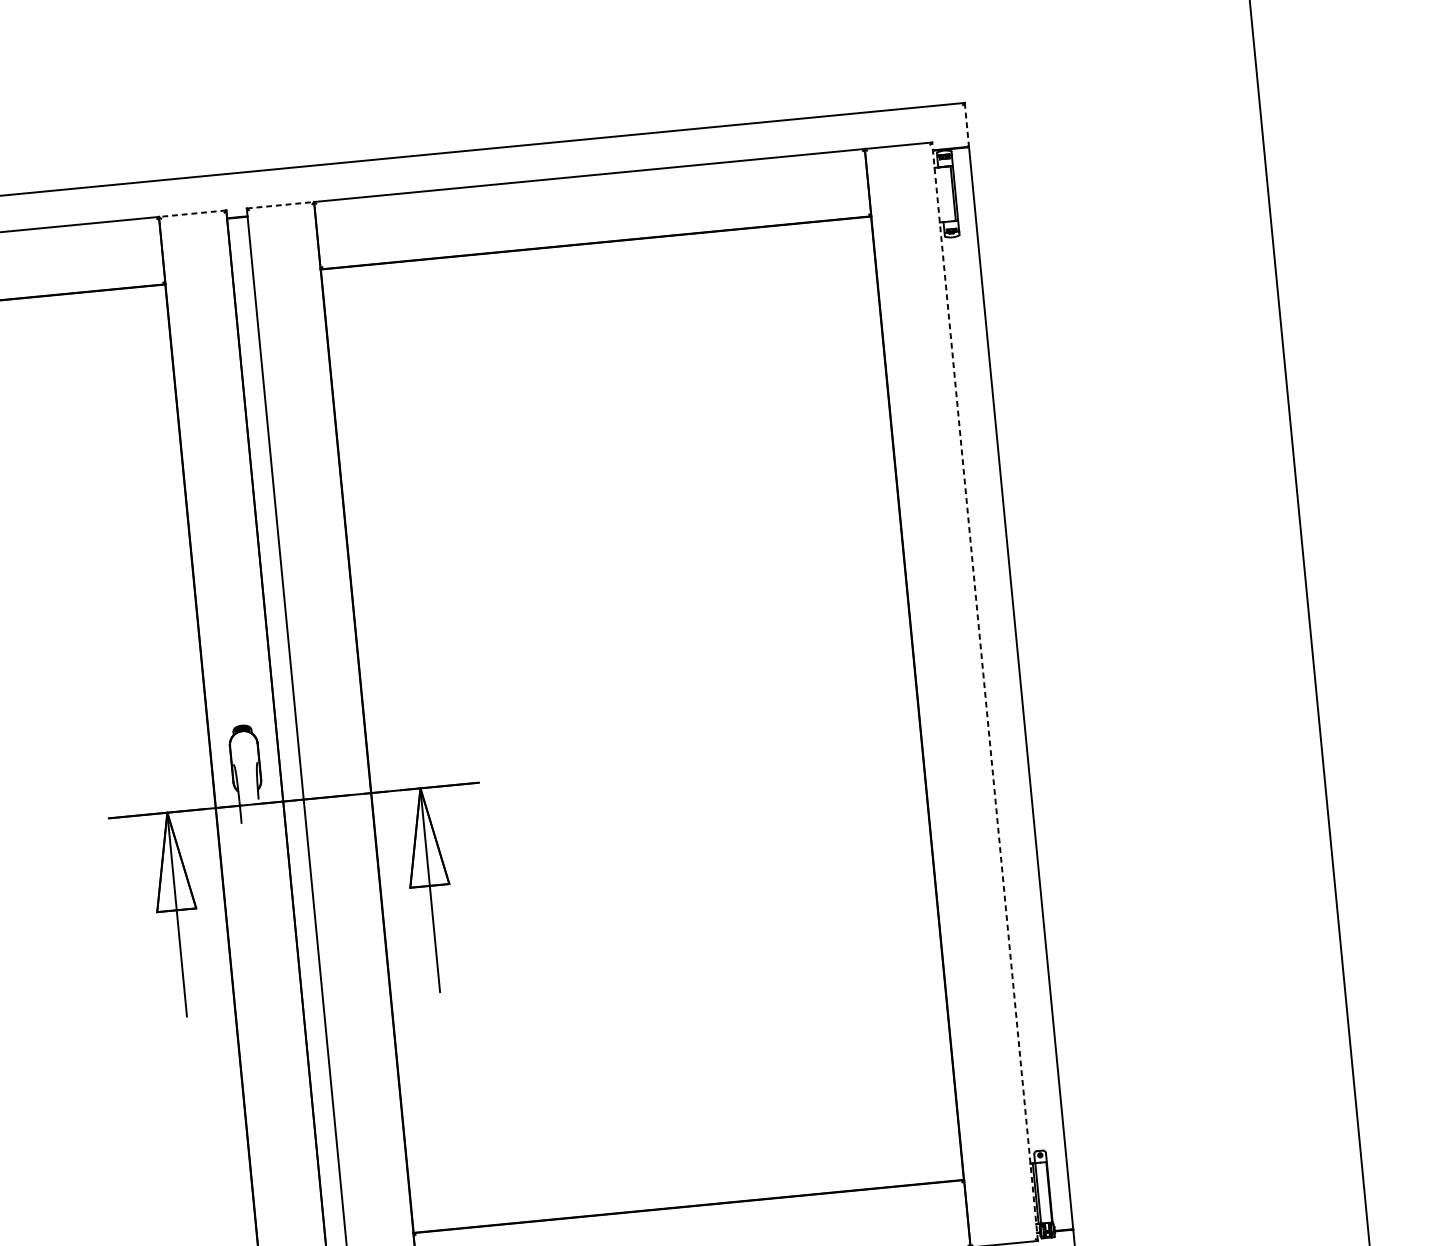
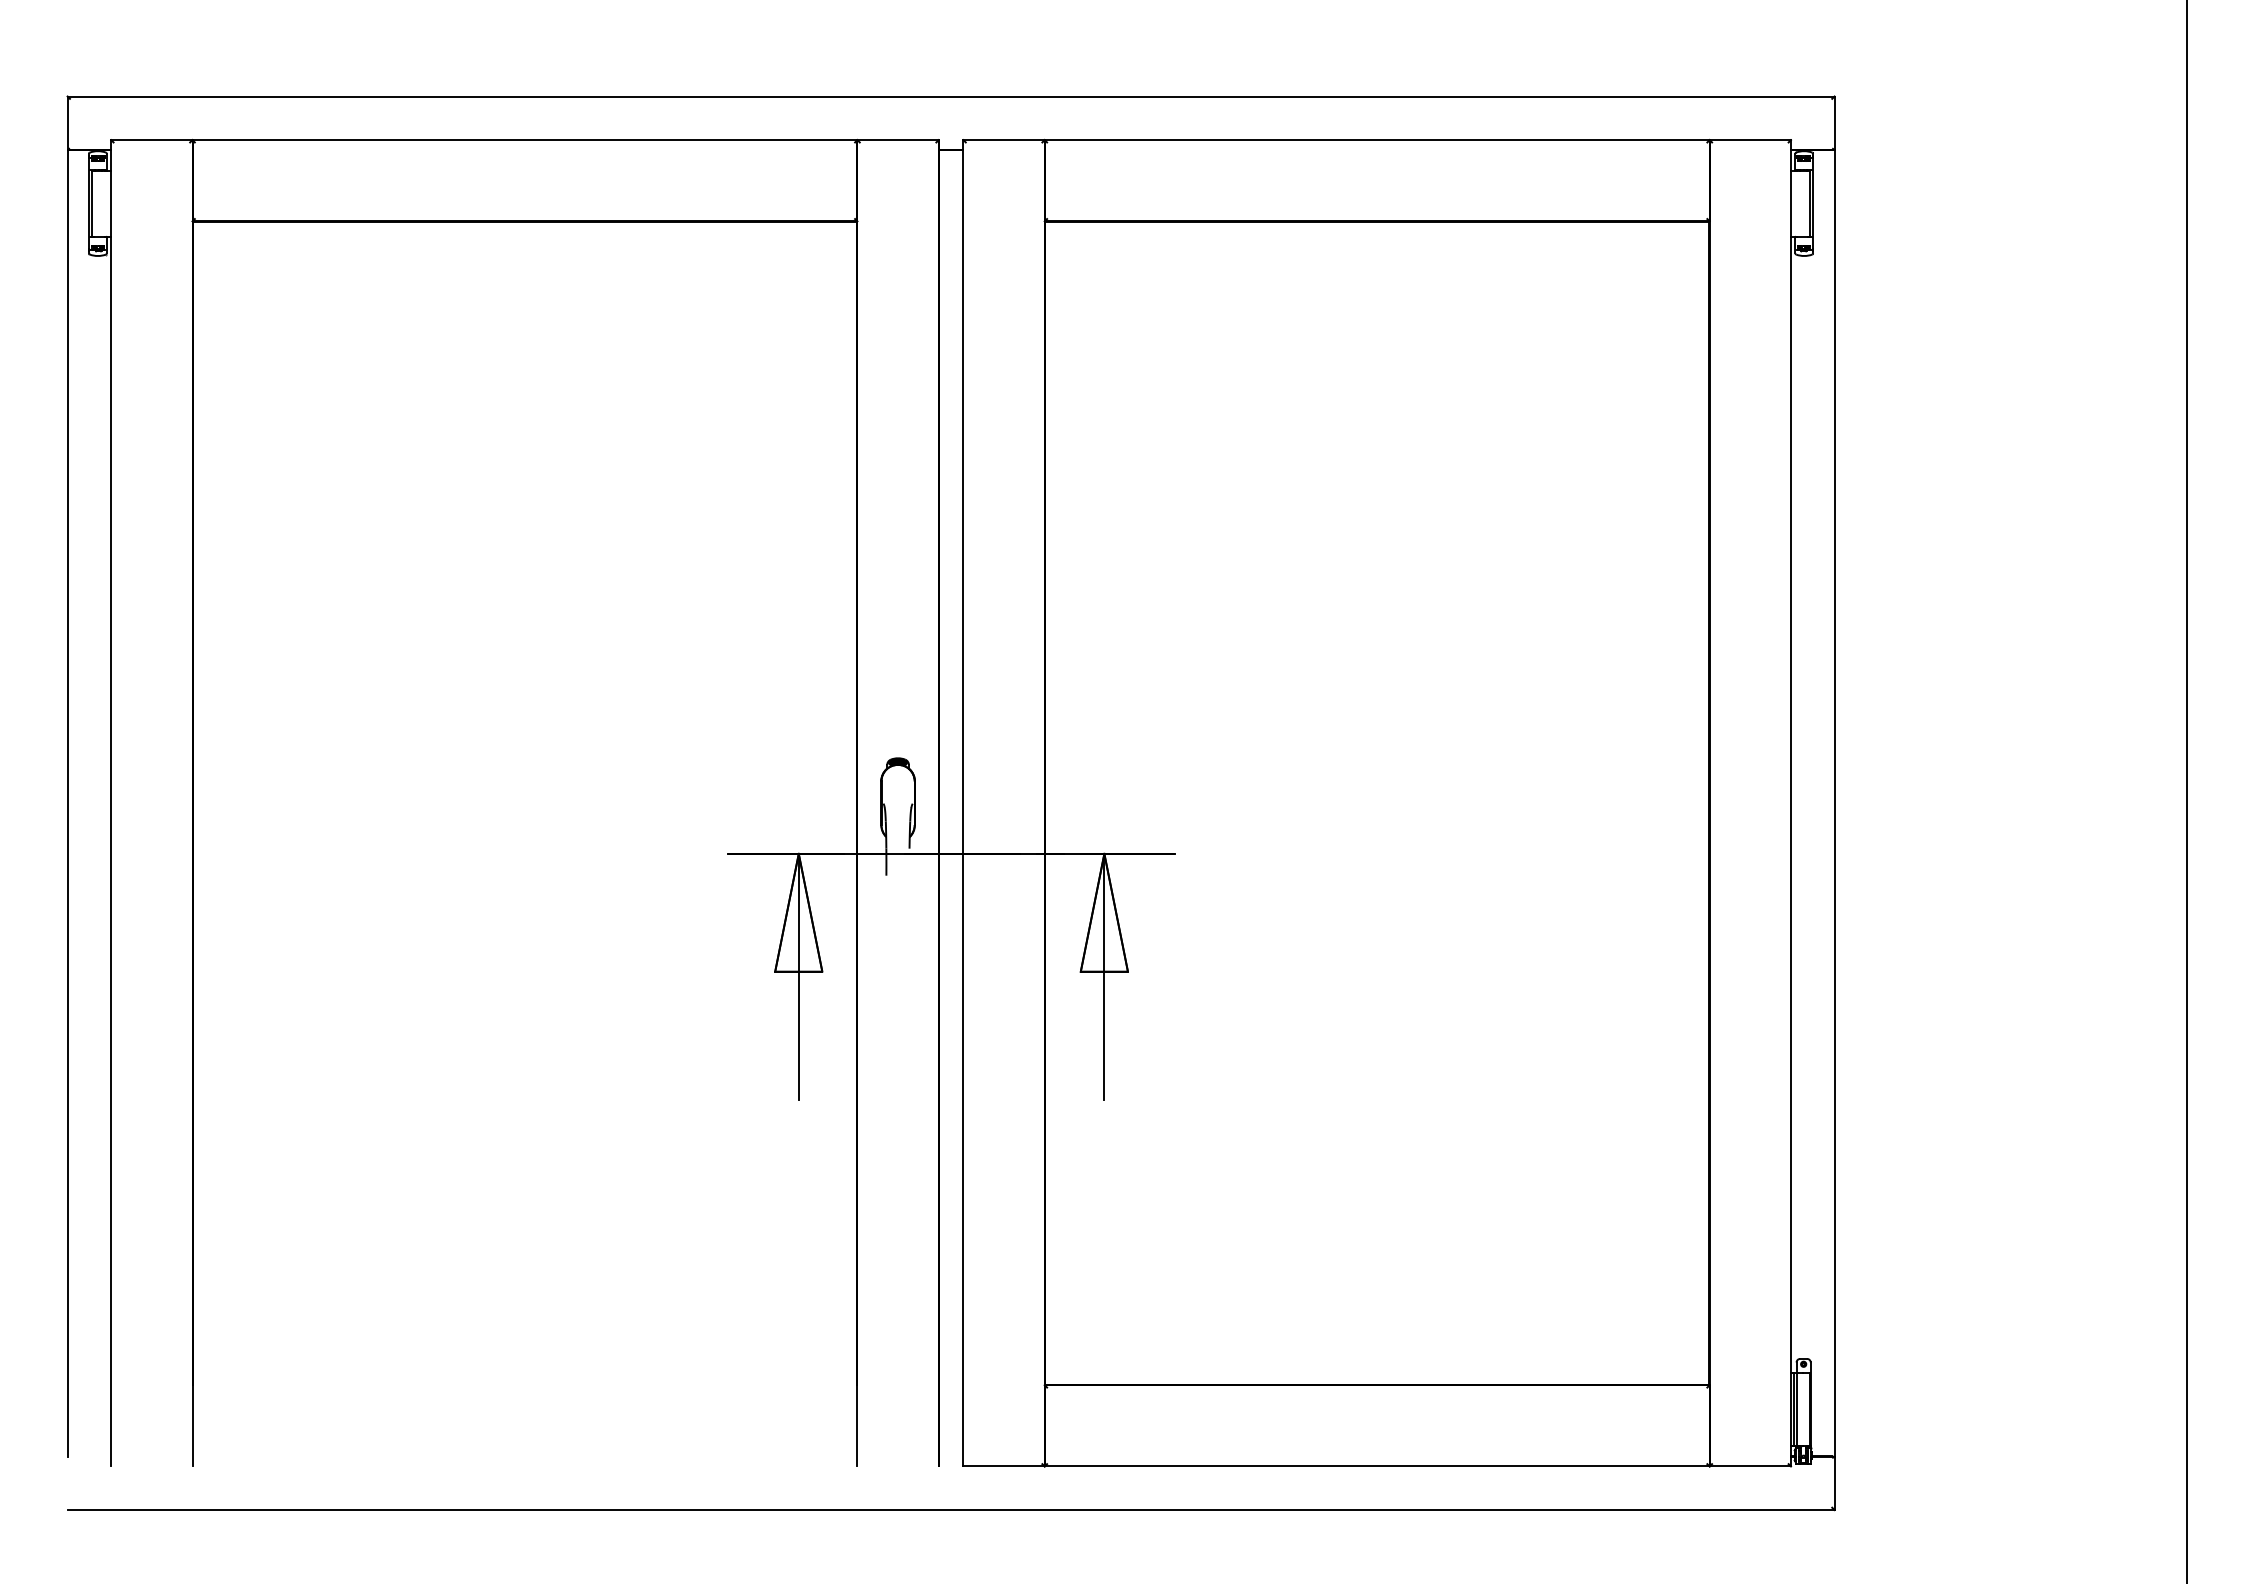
line: (966, 125) -> (1834, 123), dashed -> solid
line: (280, 205) -> (1004, 140), dashed -> solid
line: (193, 214) -> (898, 140), dashed -> solid
line: (984, 691) -> (1790, 802), dashed -> solid

